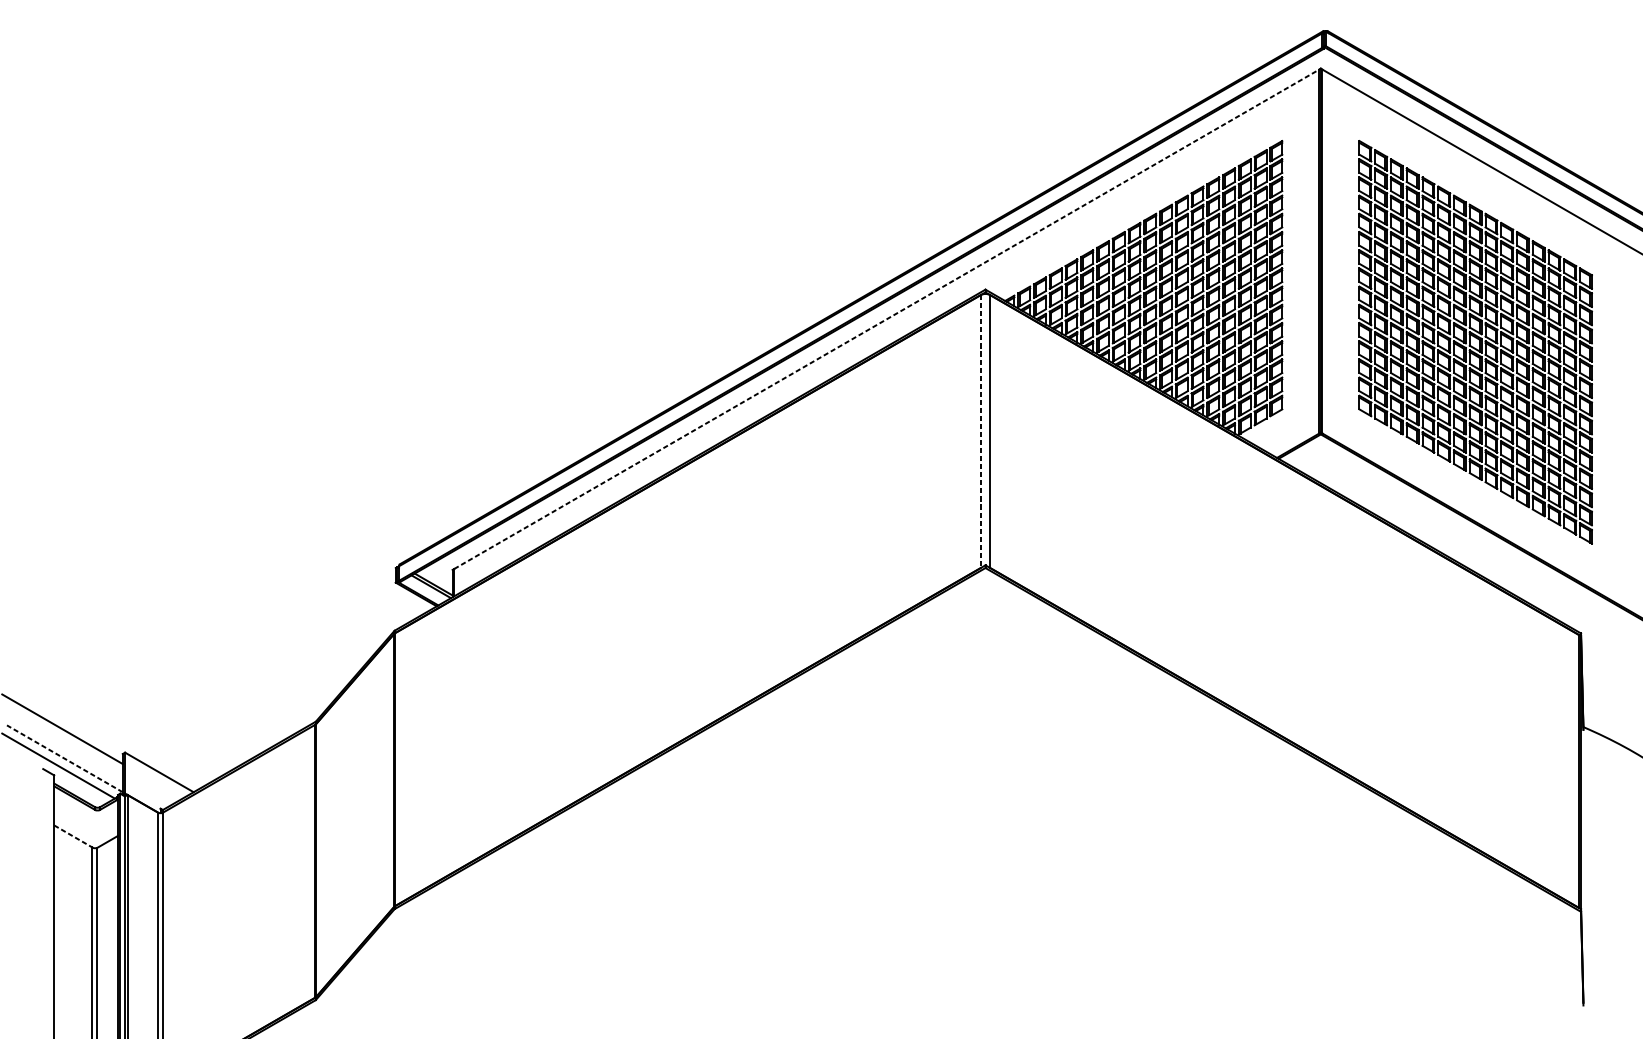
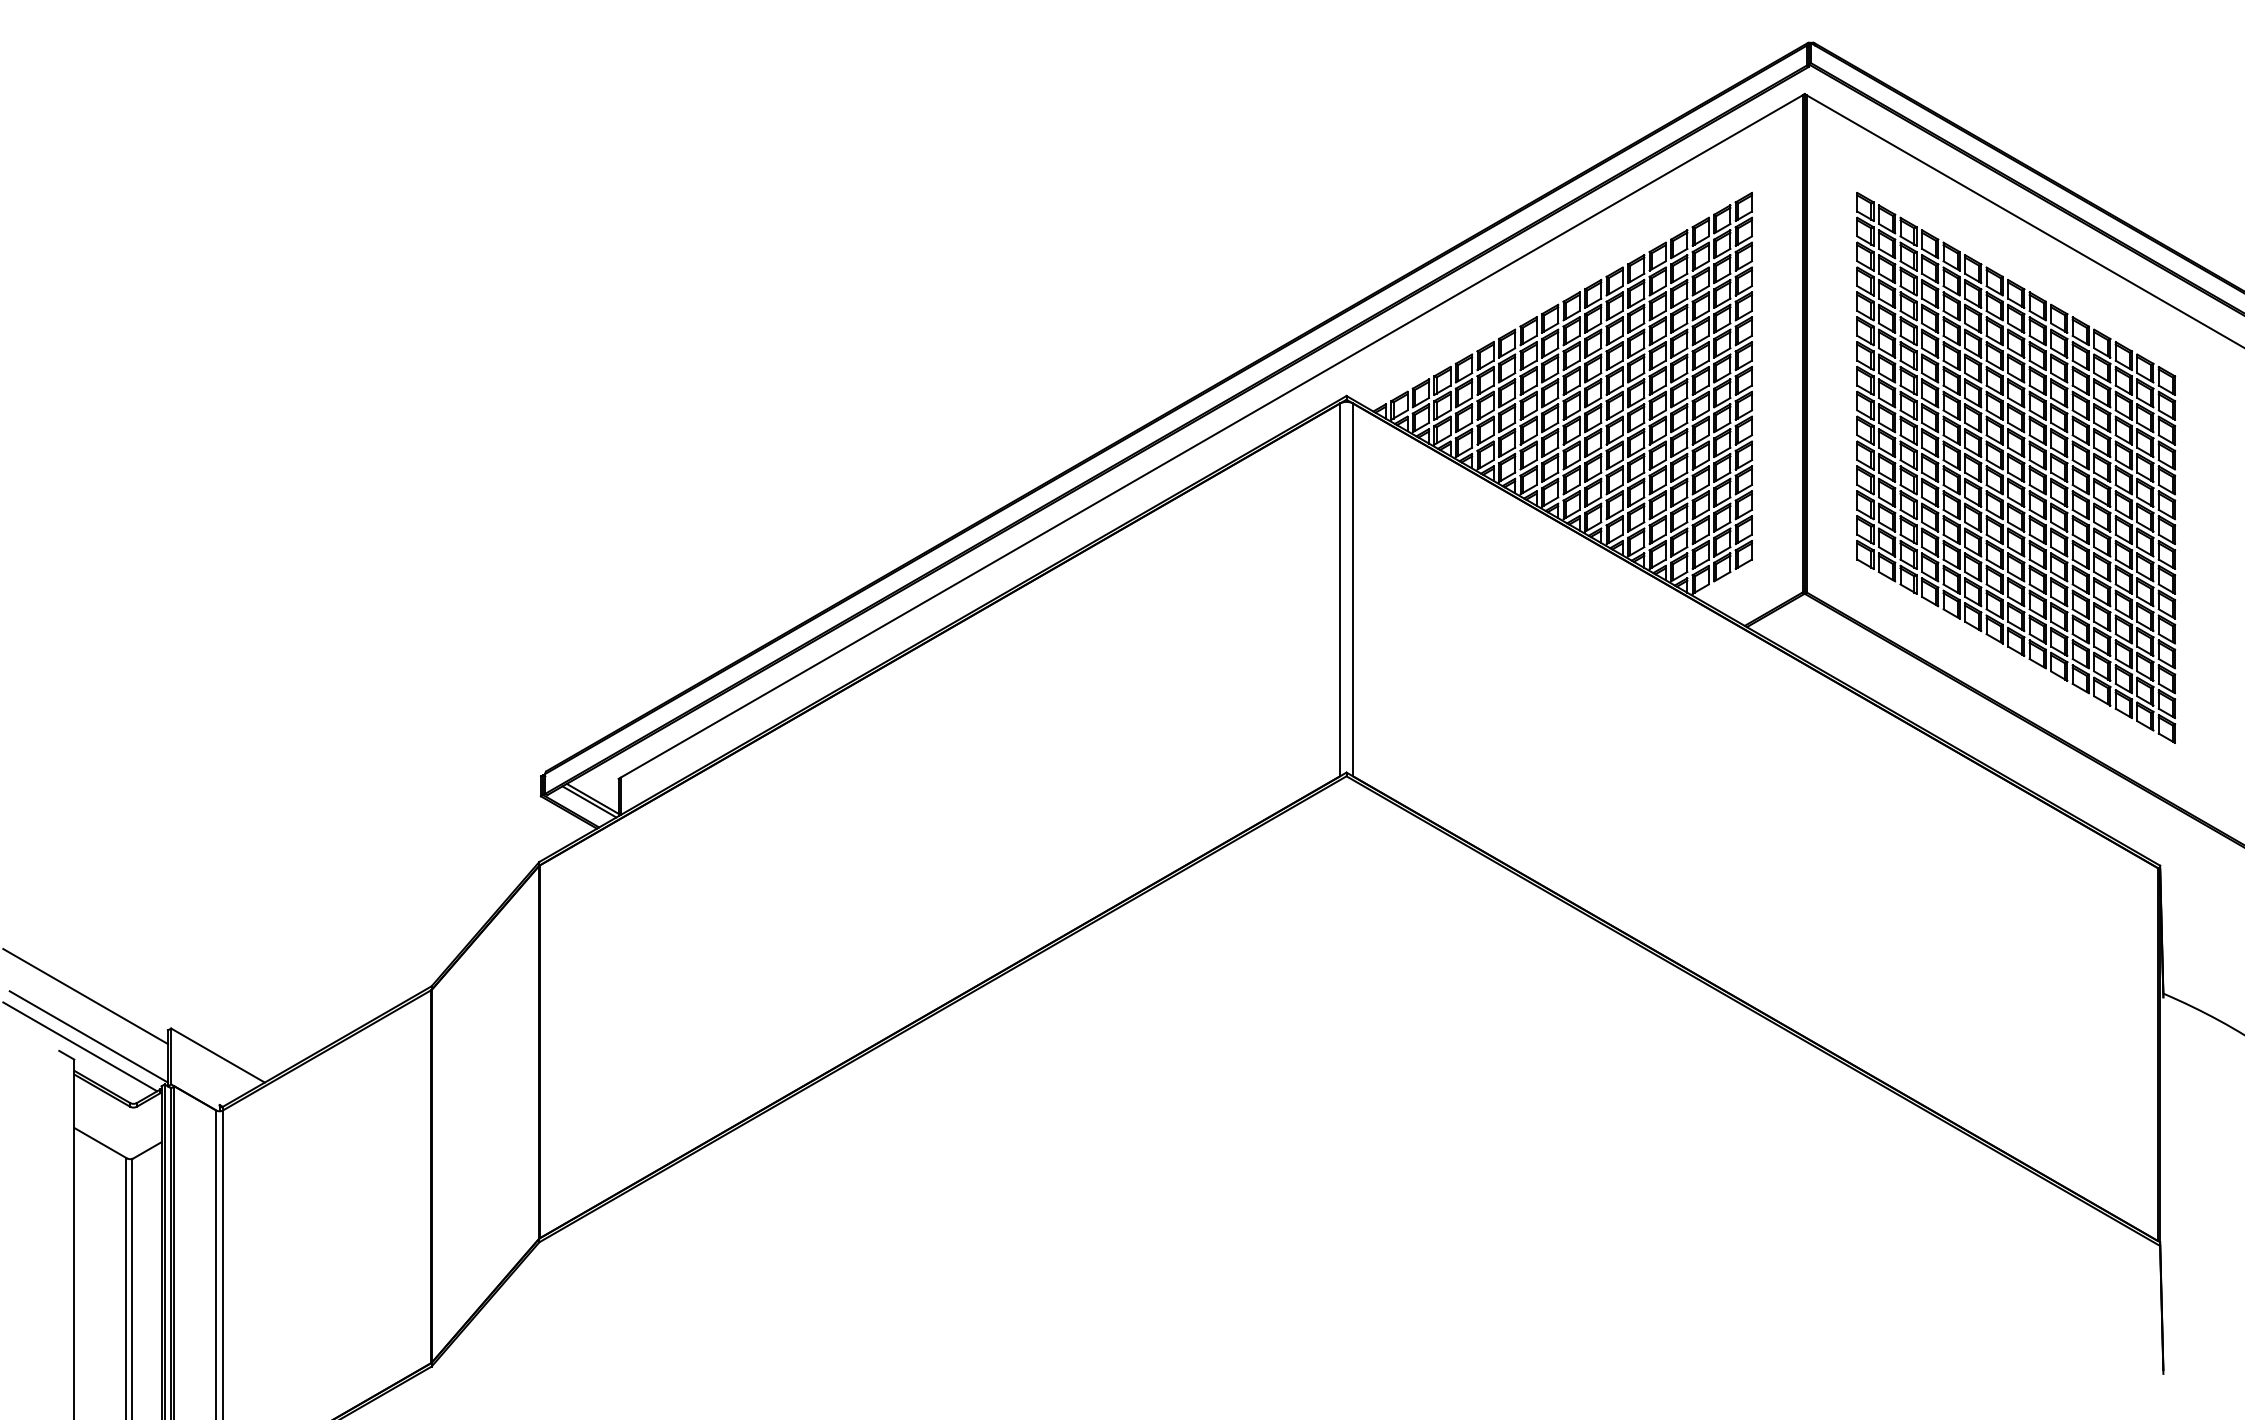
line: (887, 318) -> (1212, 435), dashed -> solid
line: (981, 432) -> (1340, 590), dashed -> solid
line: (64, 758) -> (88, 1036), dashed -> solid
line: (74, 836) -> (101, 1143), dashed -> solid

